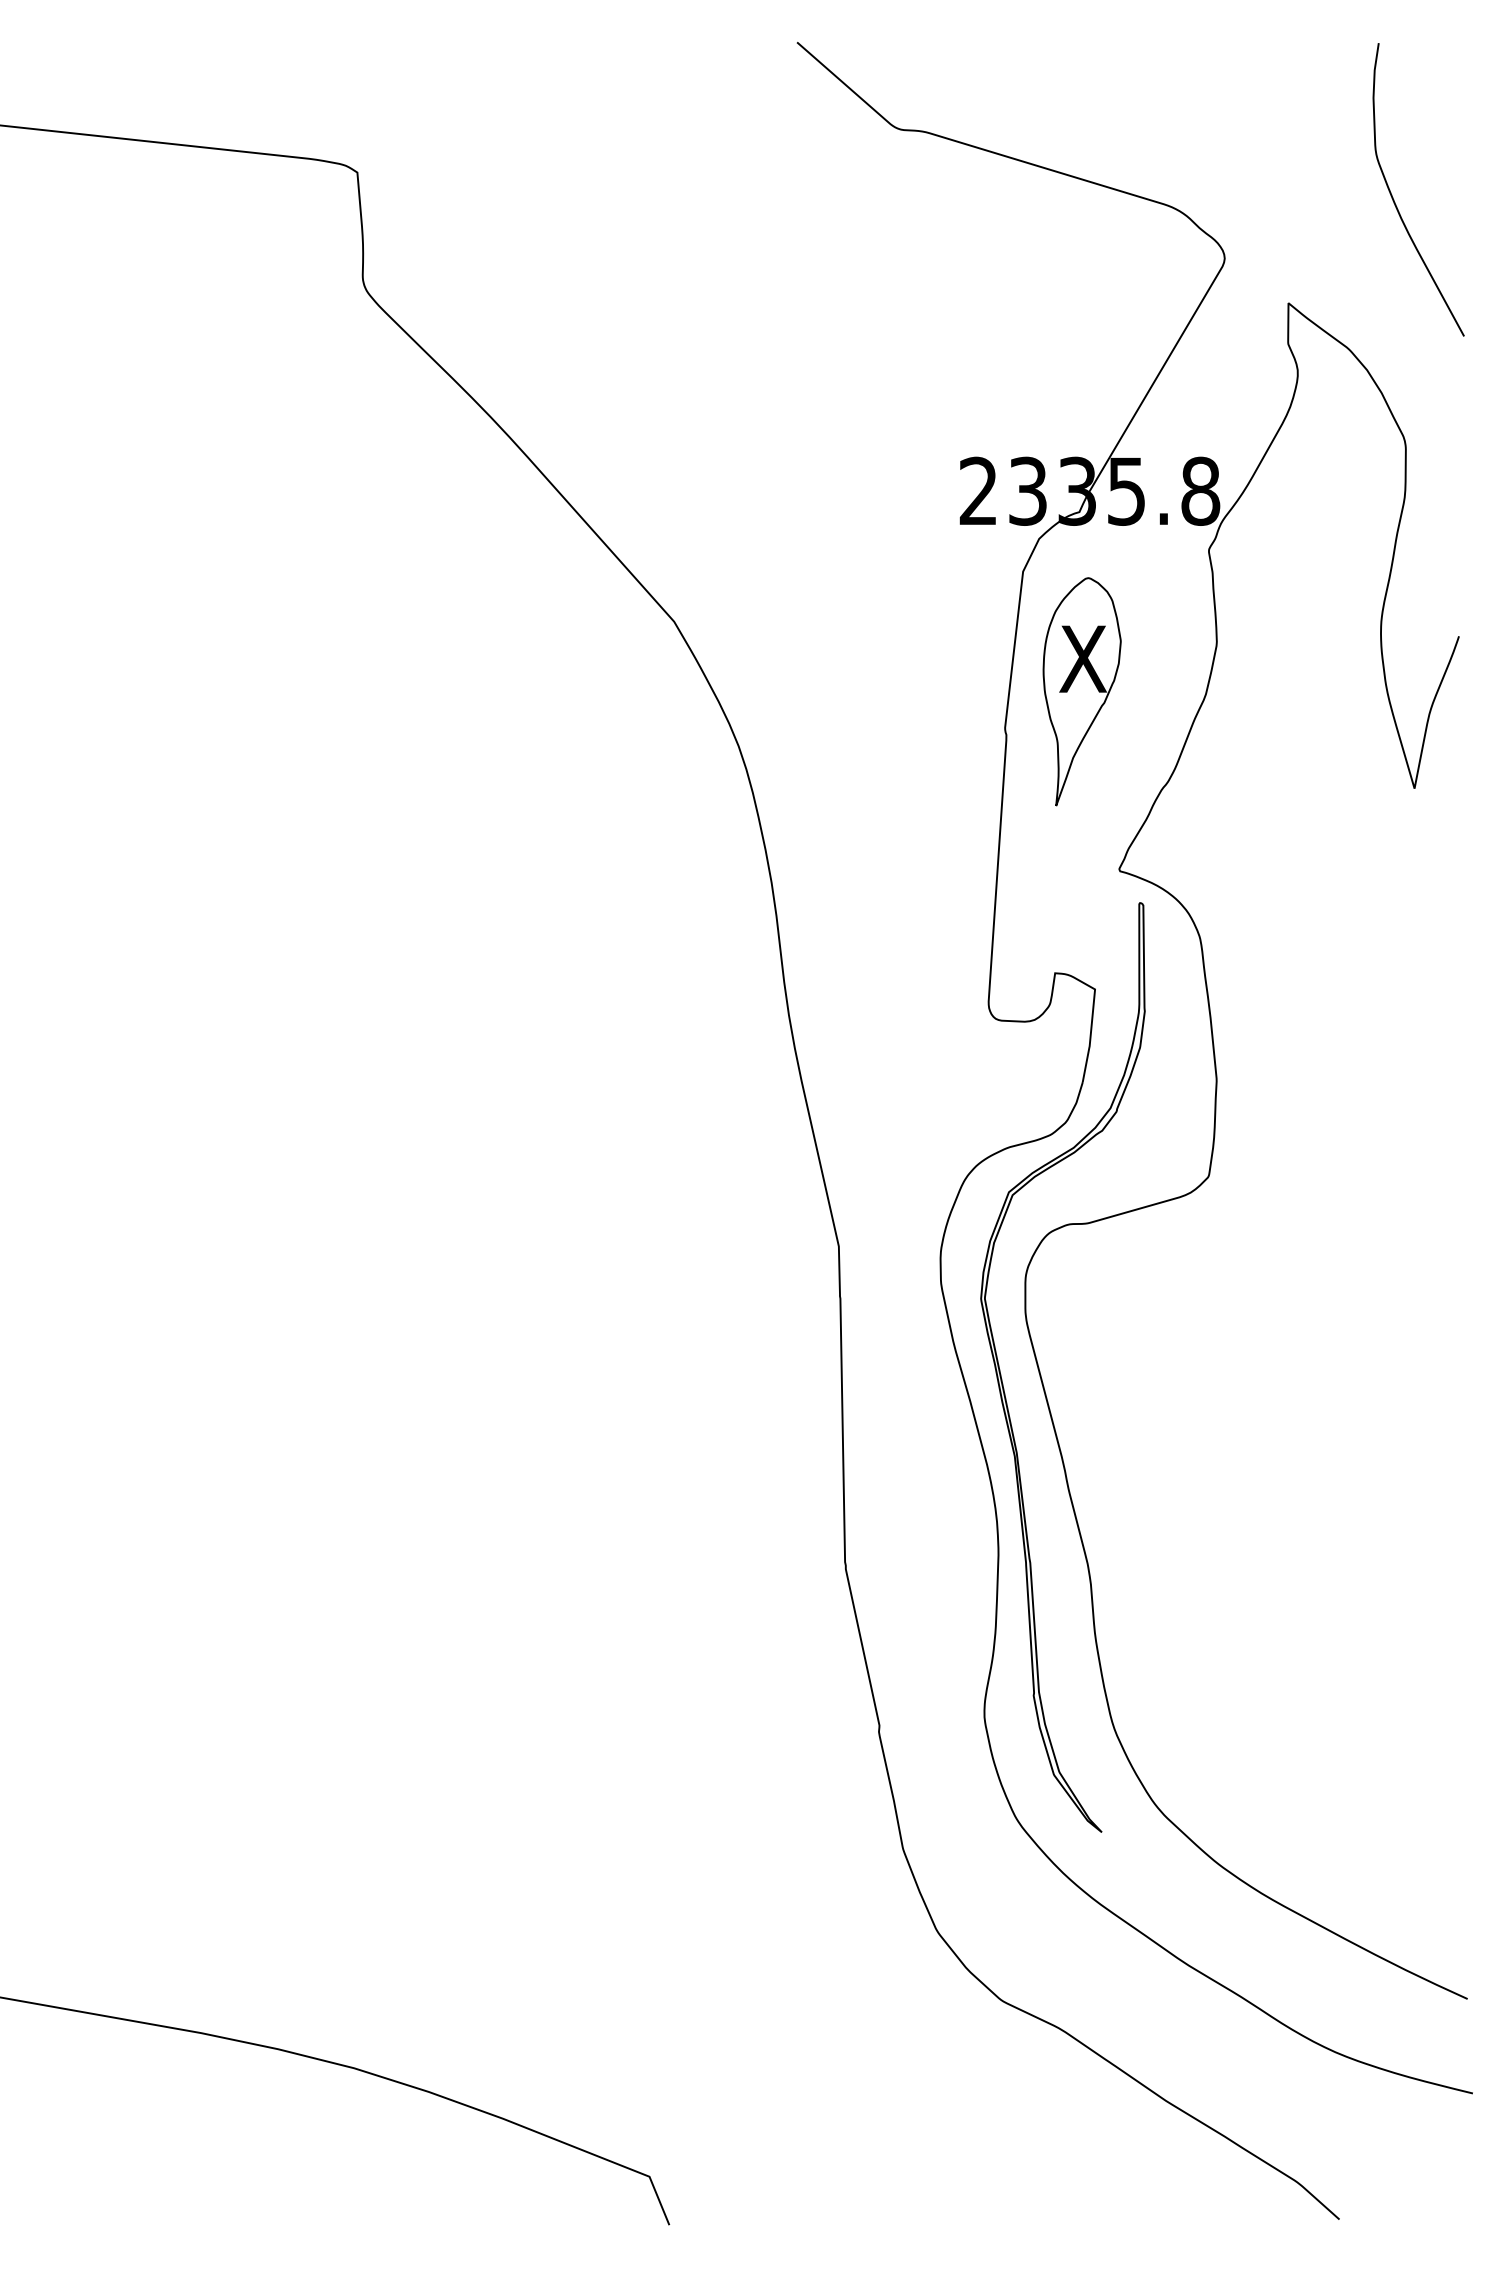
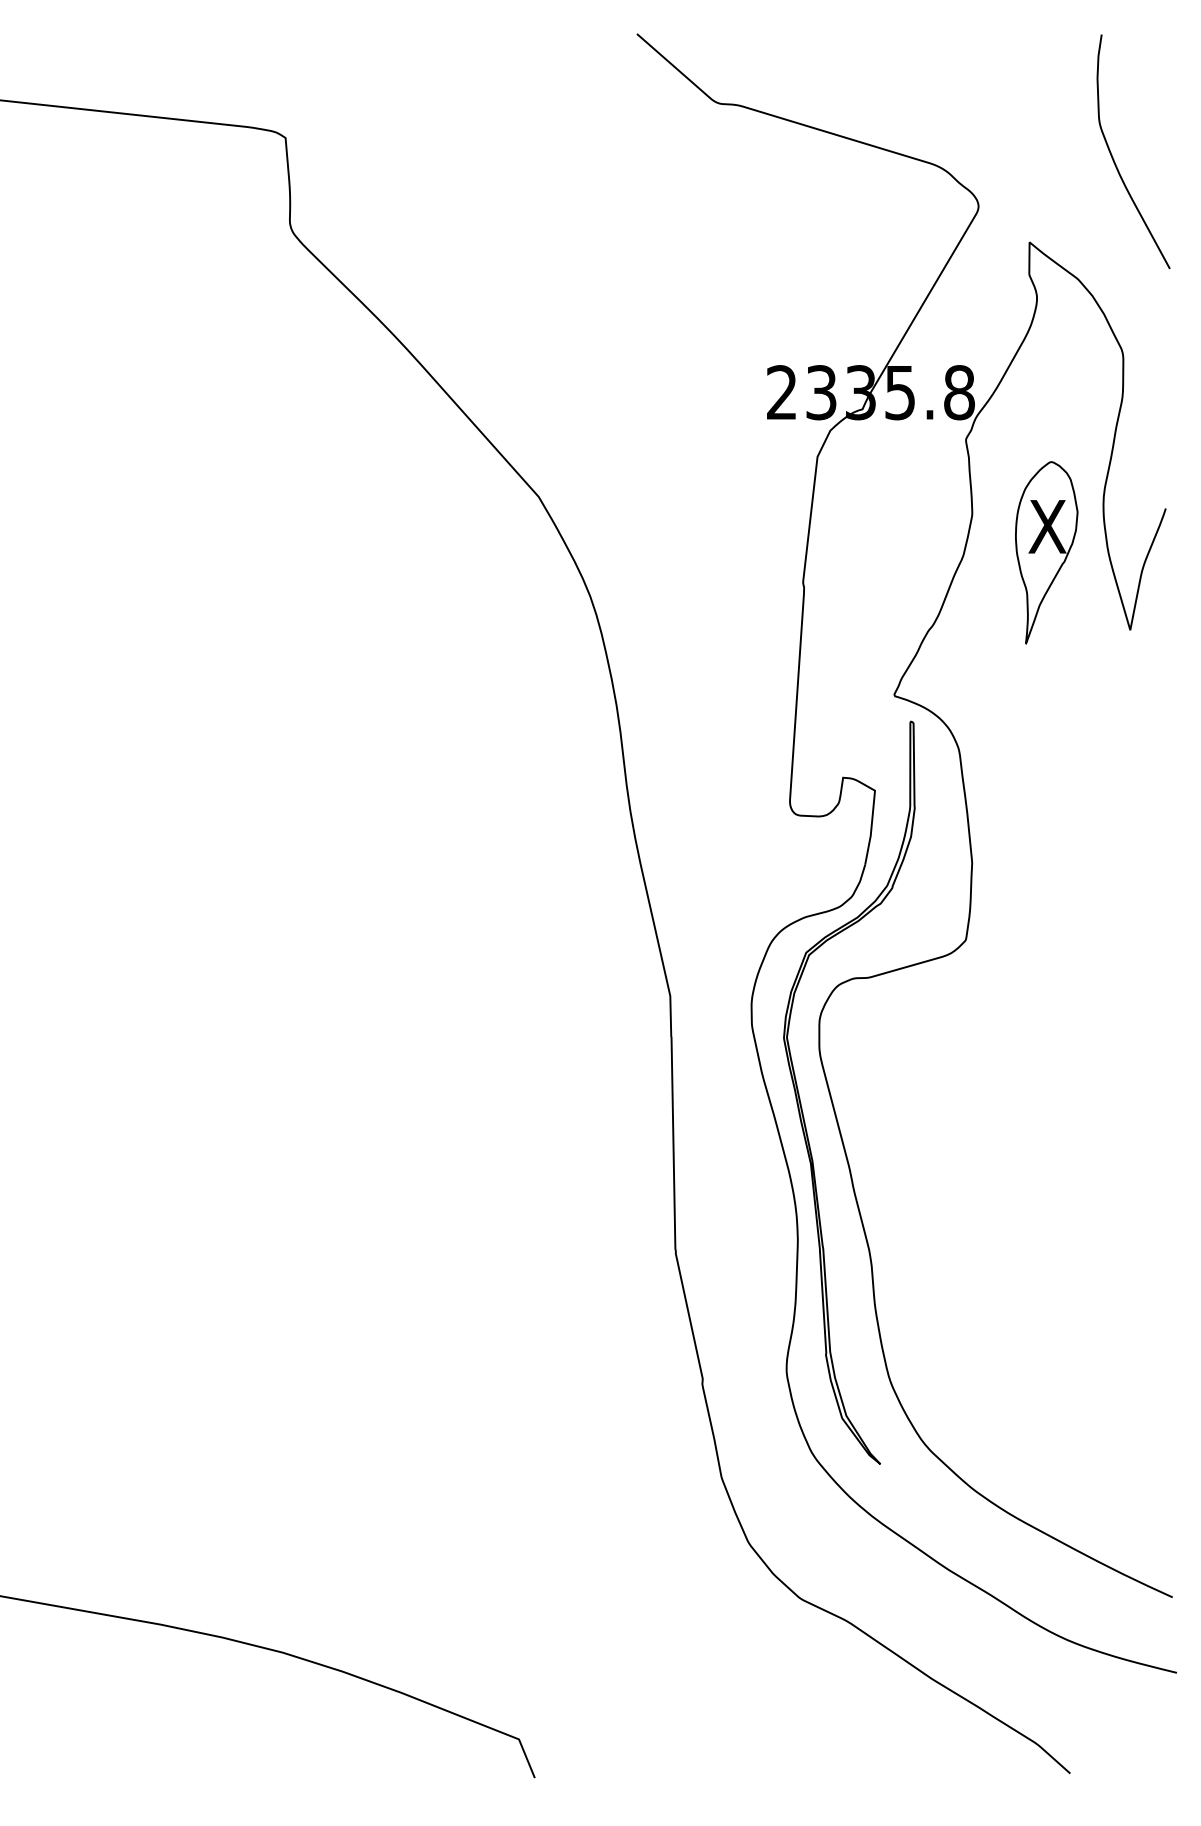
part: (1081, 691) -> (1046, 552), moved

